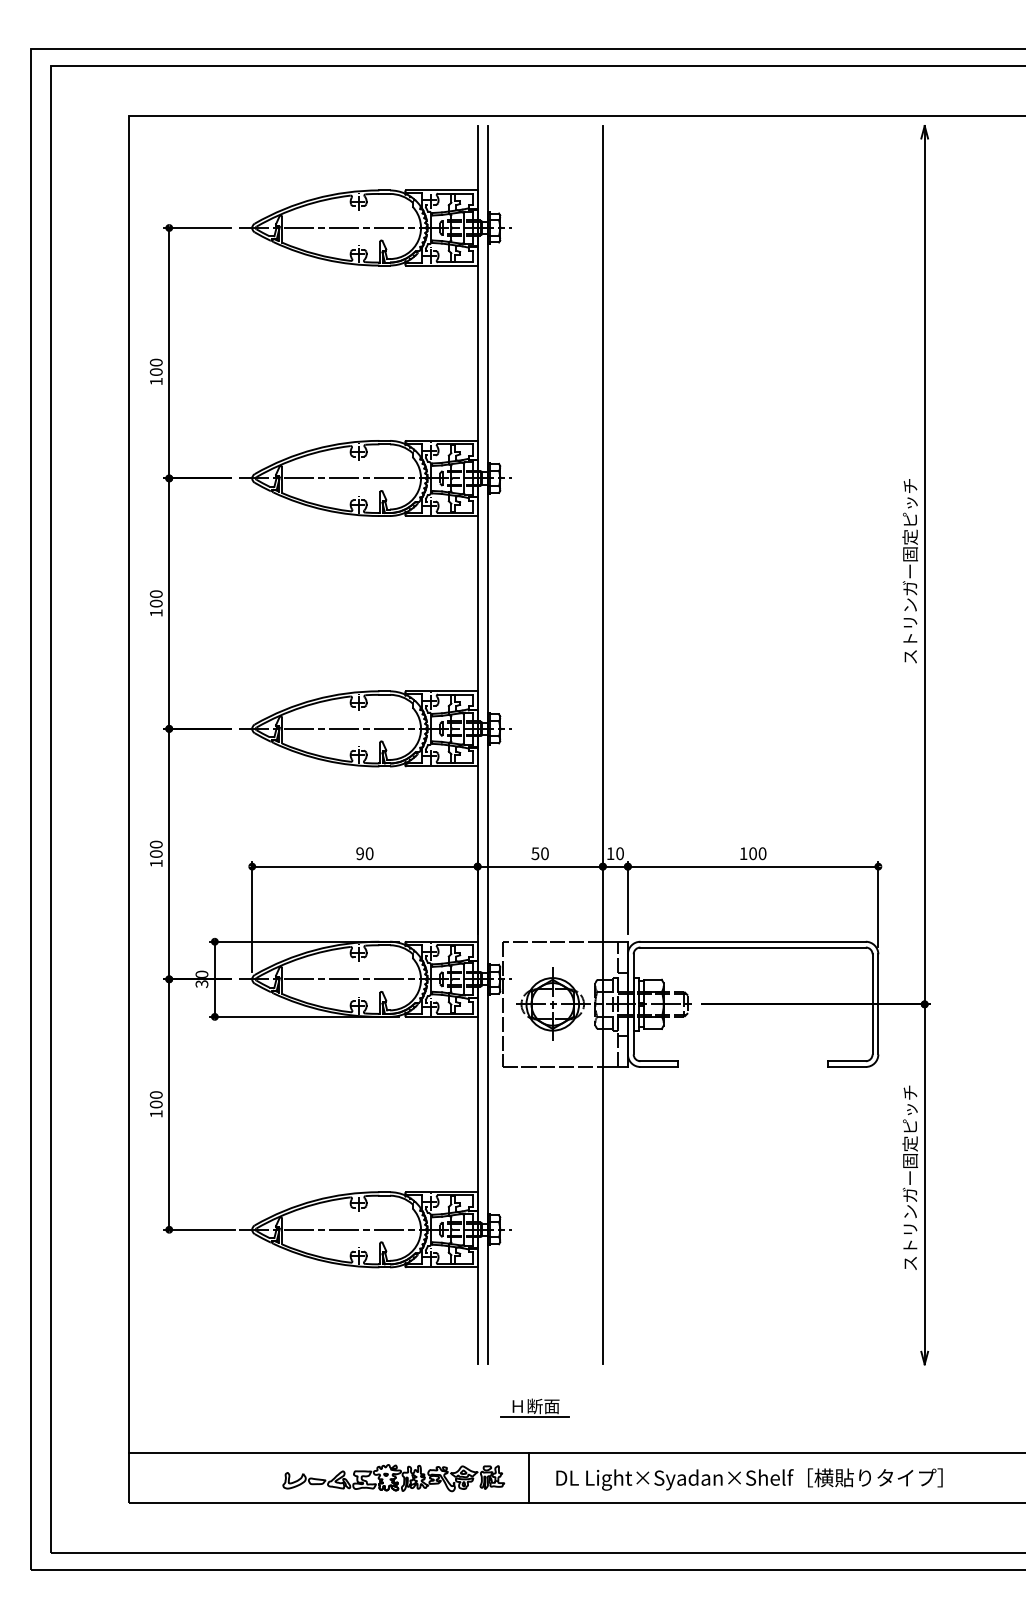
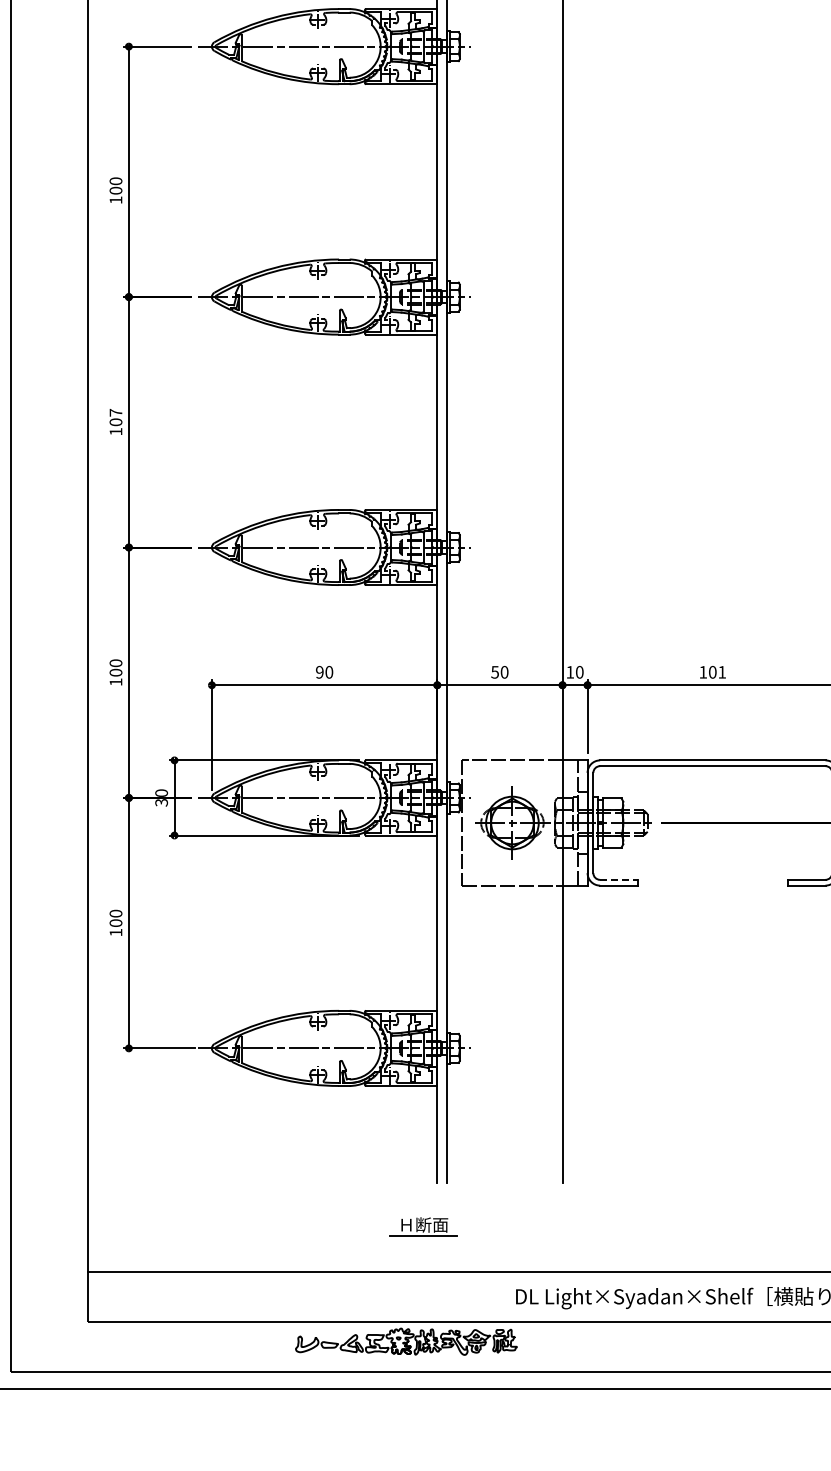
text: (155, 593) -> (115, 412), 100 -> 107
text: (762, 853) -> (722, 672), 100 -> 101
line: (659, 1061) -> (619, 880), solid -> dashed
part: (534, 1407) -> (423, 1226), moved
part: (393, 1478) -> (406, 1342), moved
line: (529, 1478) -> (489, 1297), removed

